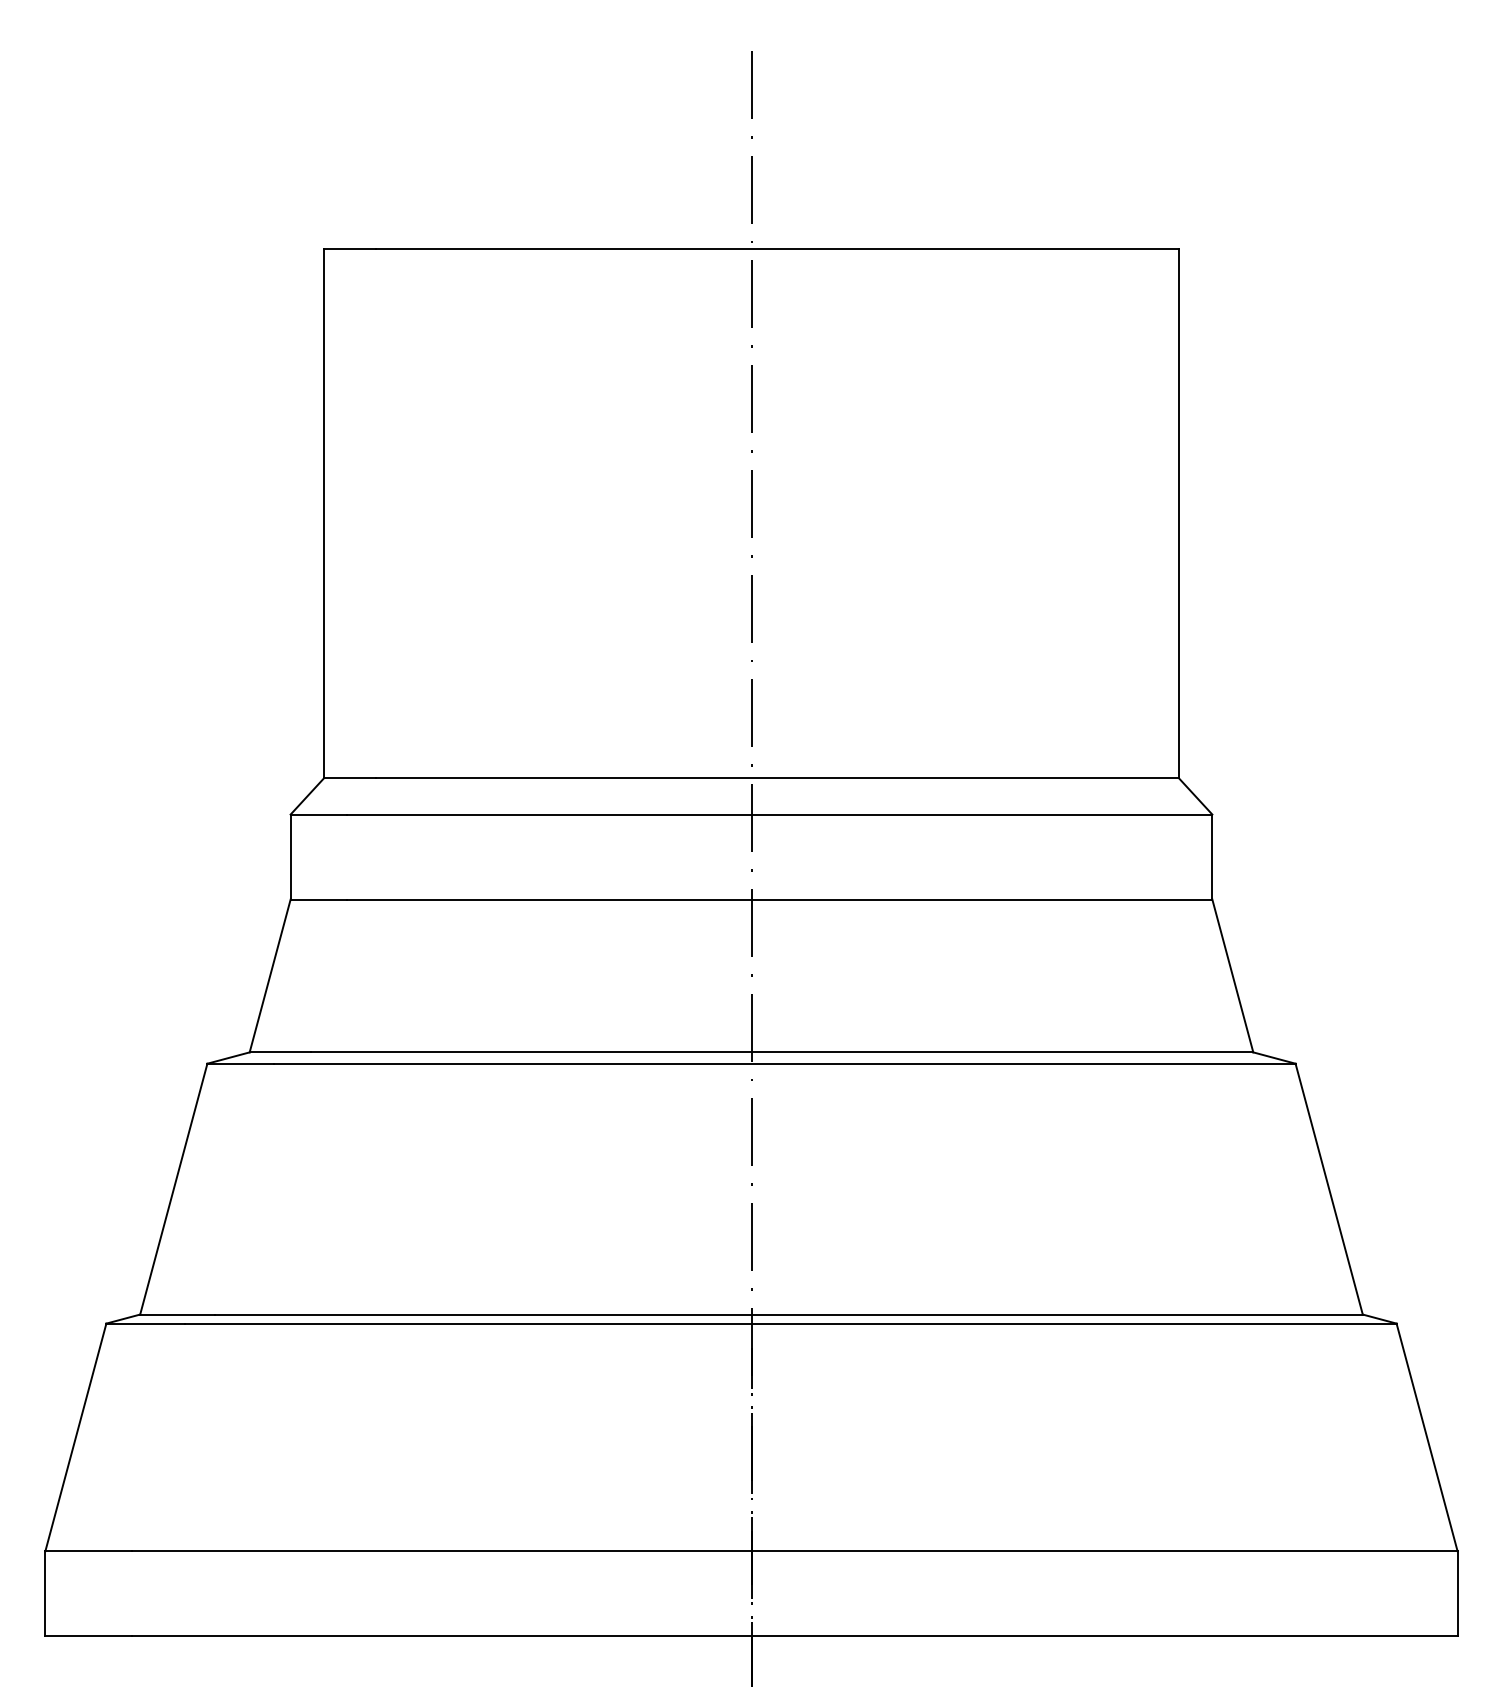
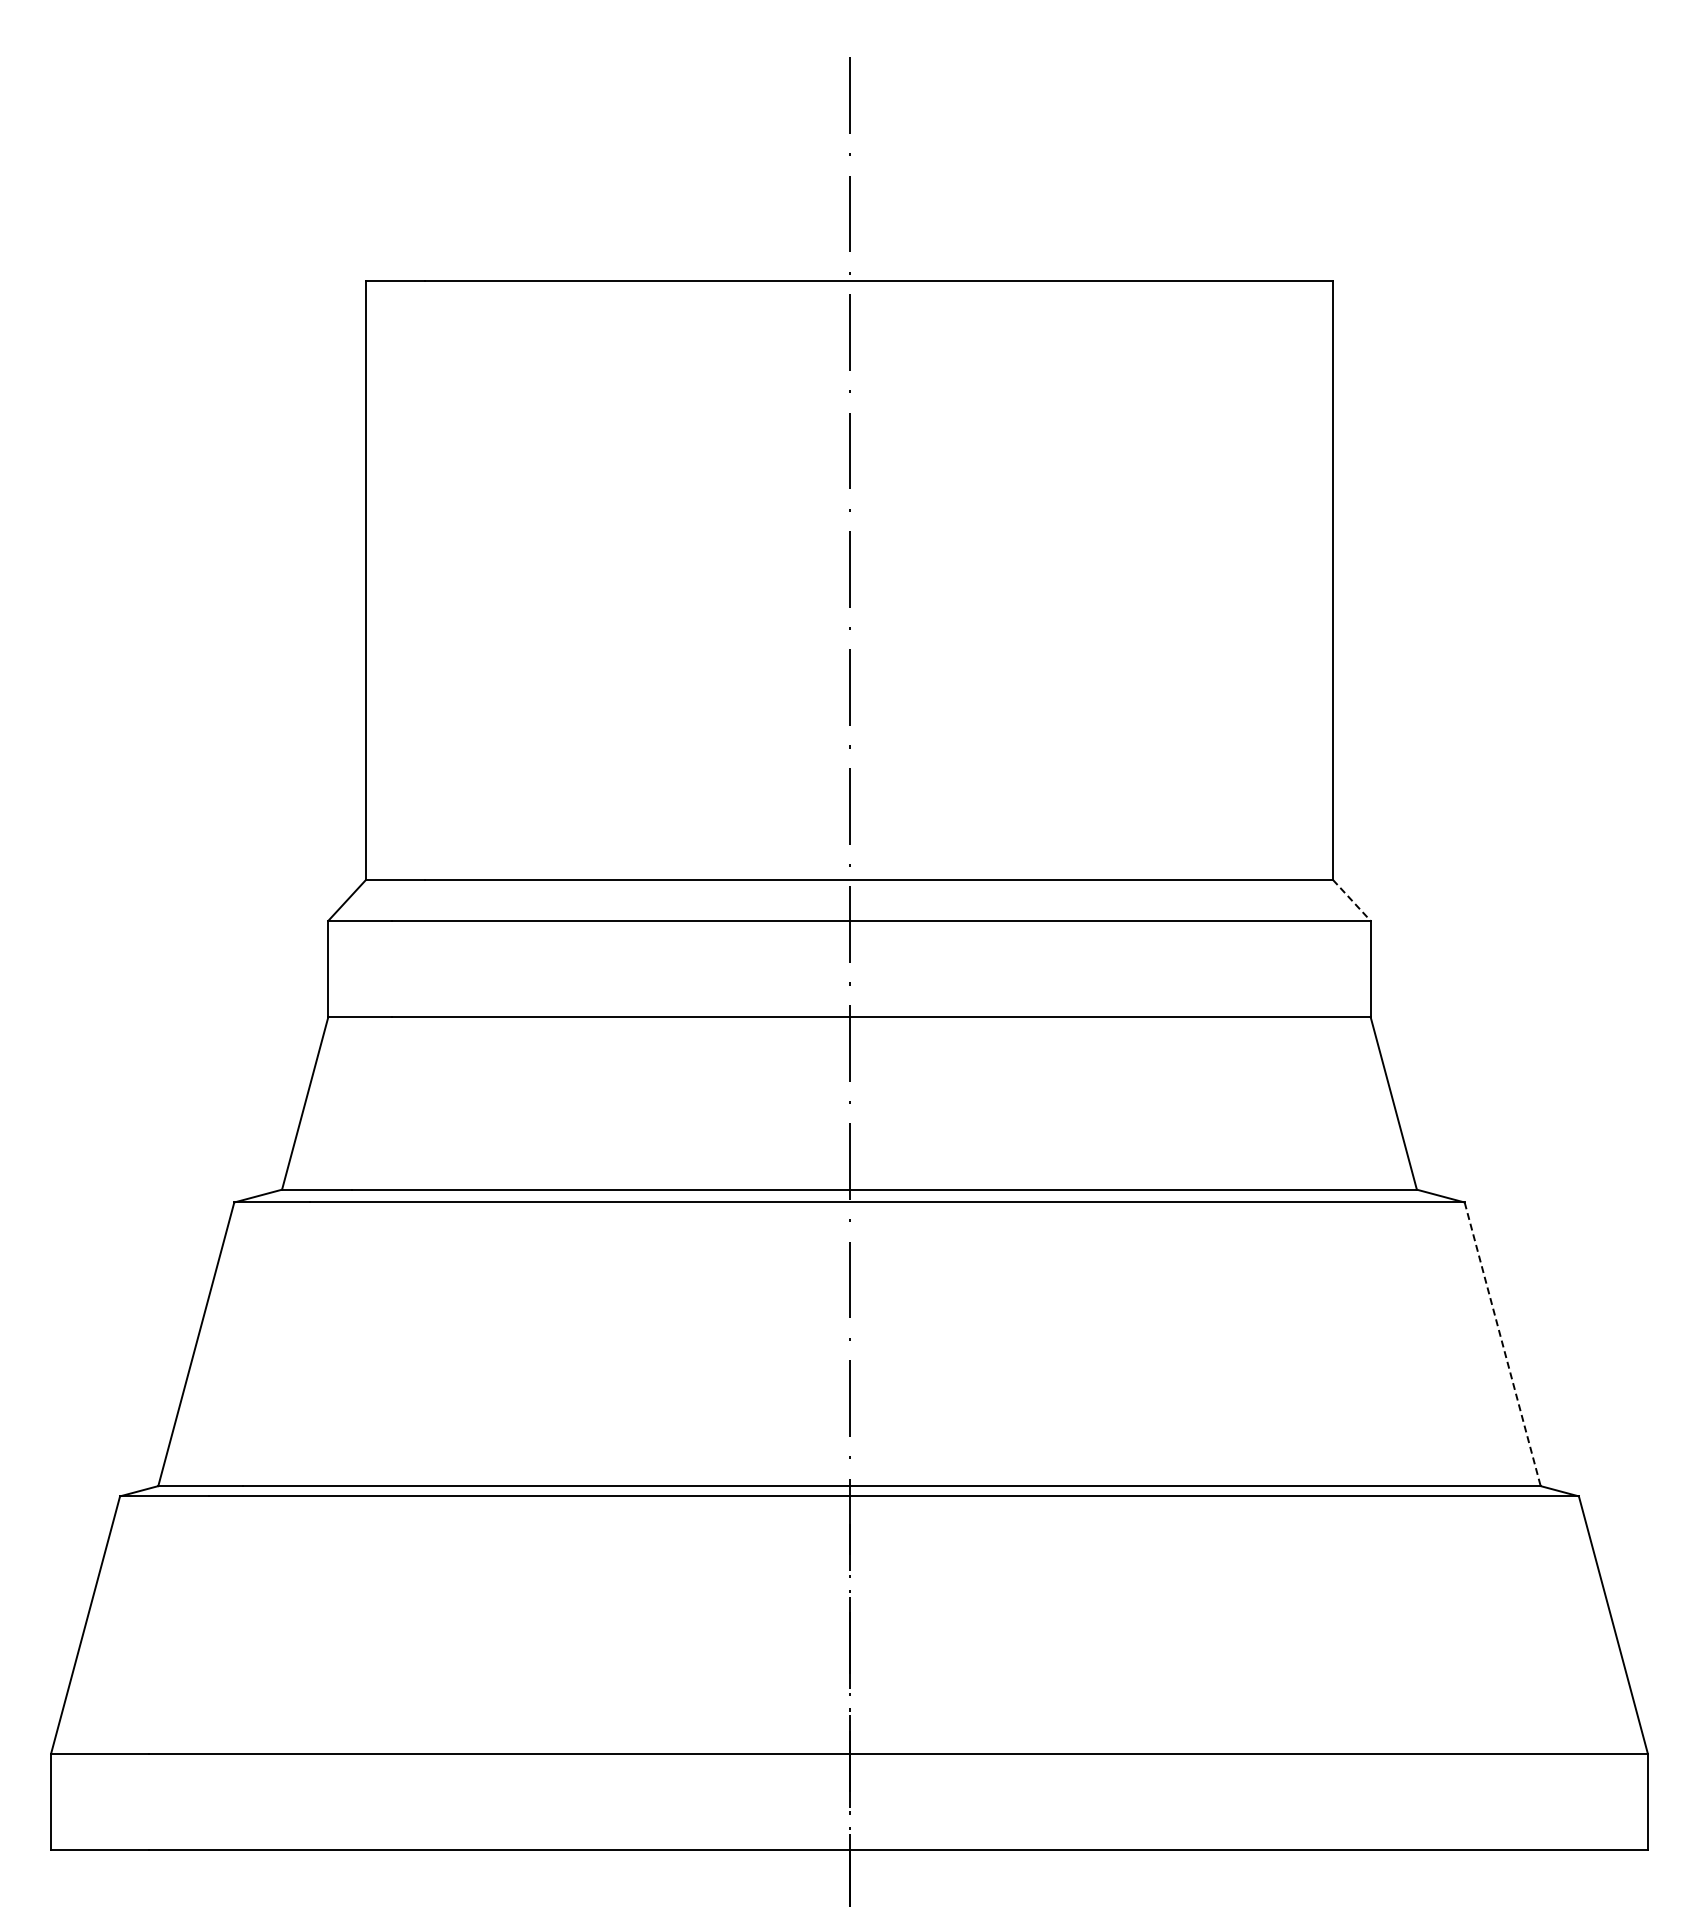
line: (1195, 796) -> (1351, 900), solid -> dashed
line: (1329, 1189) -> (1502, 1344), solid -> dashed

